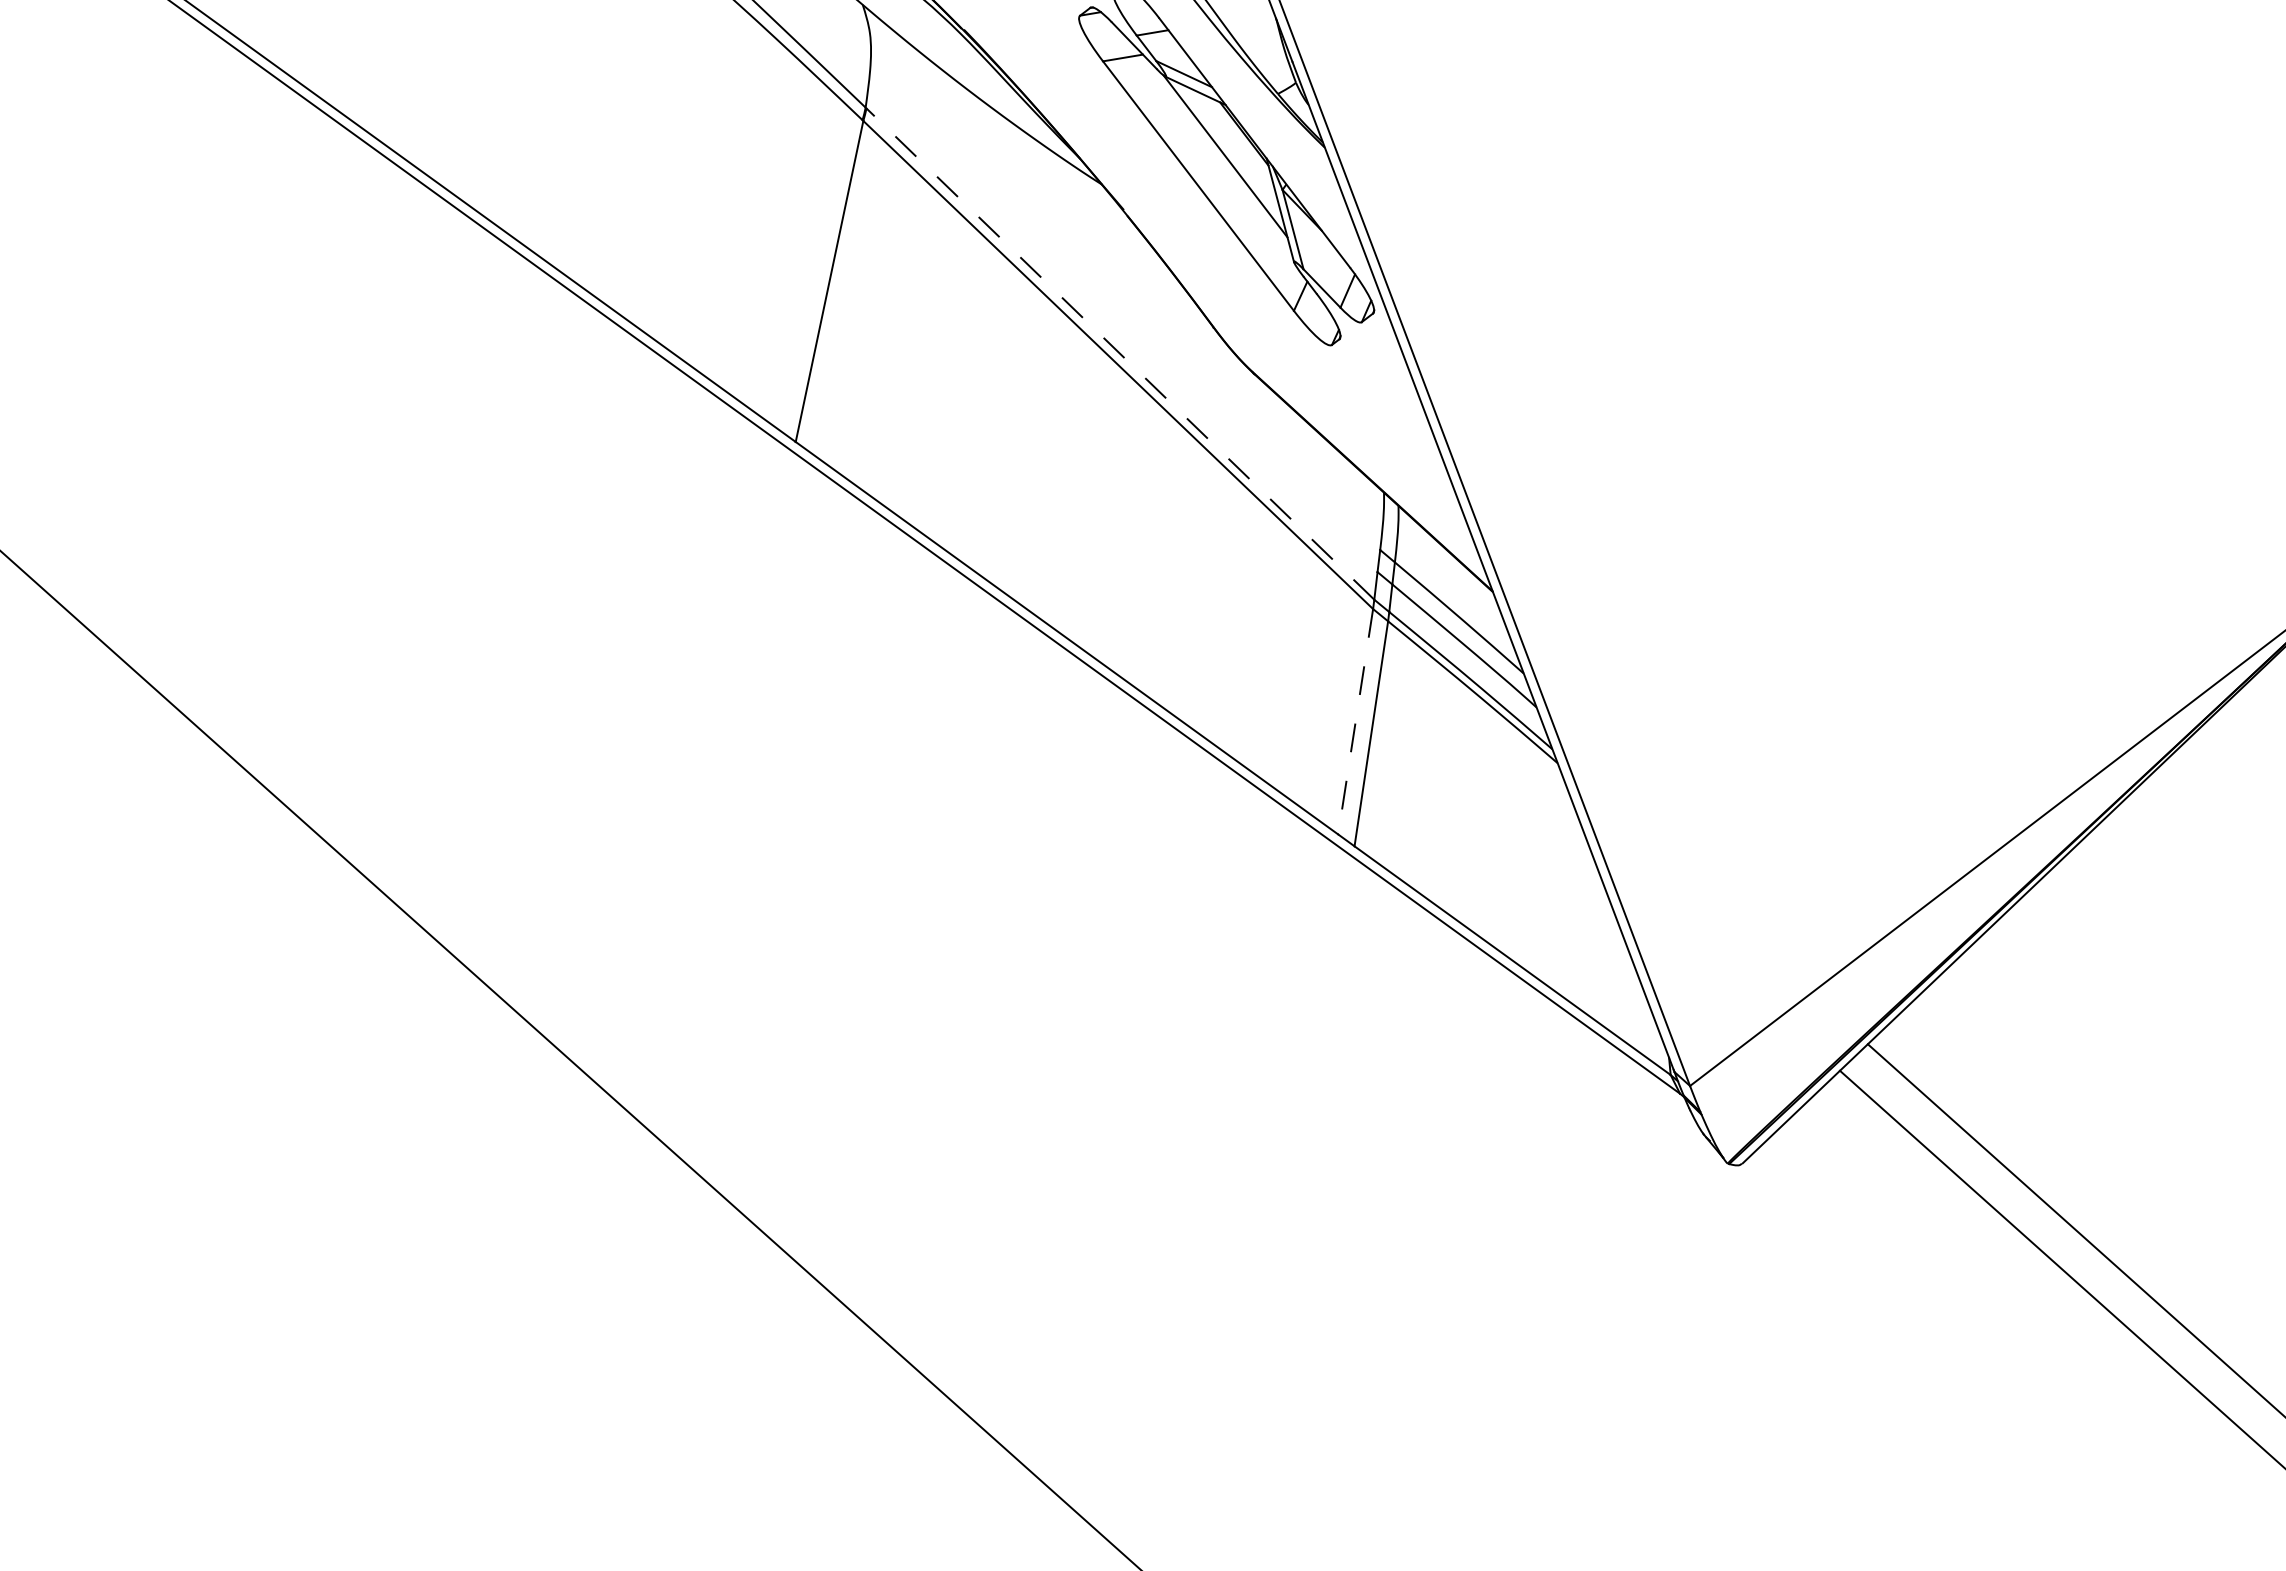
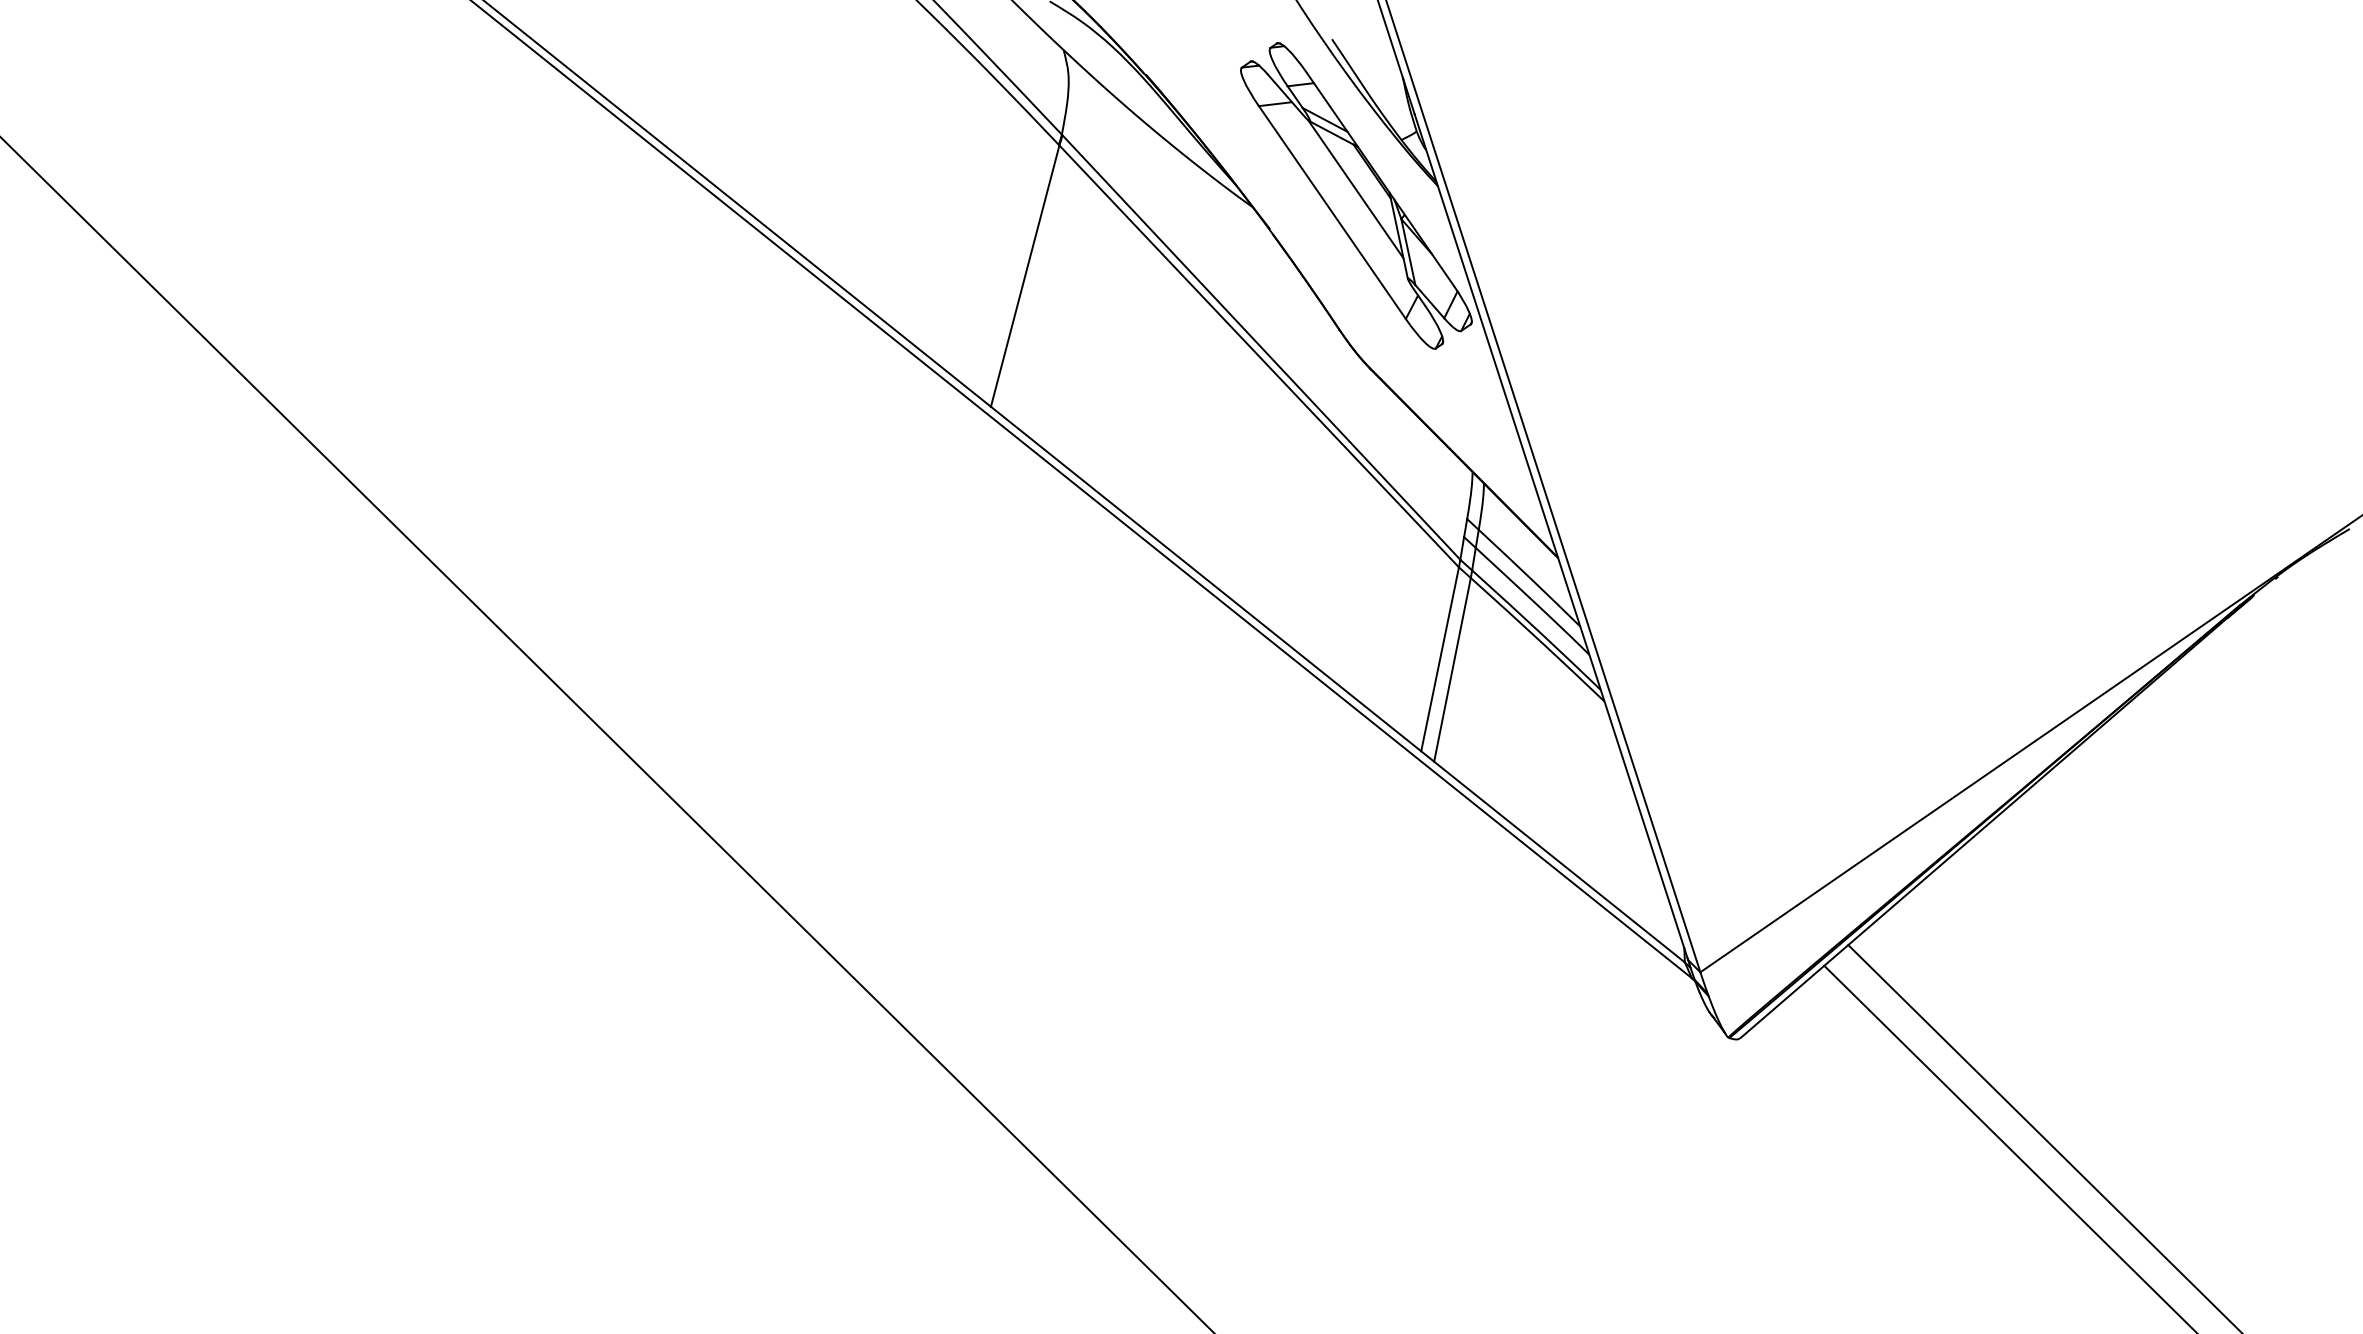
line: (1120, 354) -> (1261, 347), dashed -> solid
line: (1356, 721) -> (1440, 659), dashed -> solid

